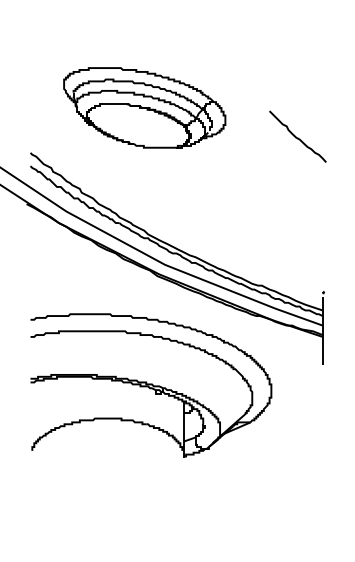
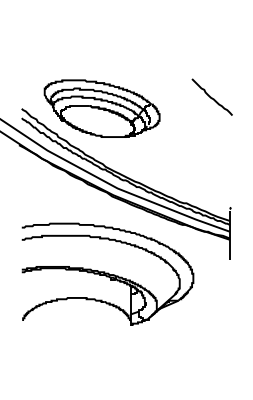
part: (143, 107) -> (101, 108), moved

